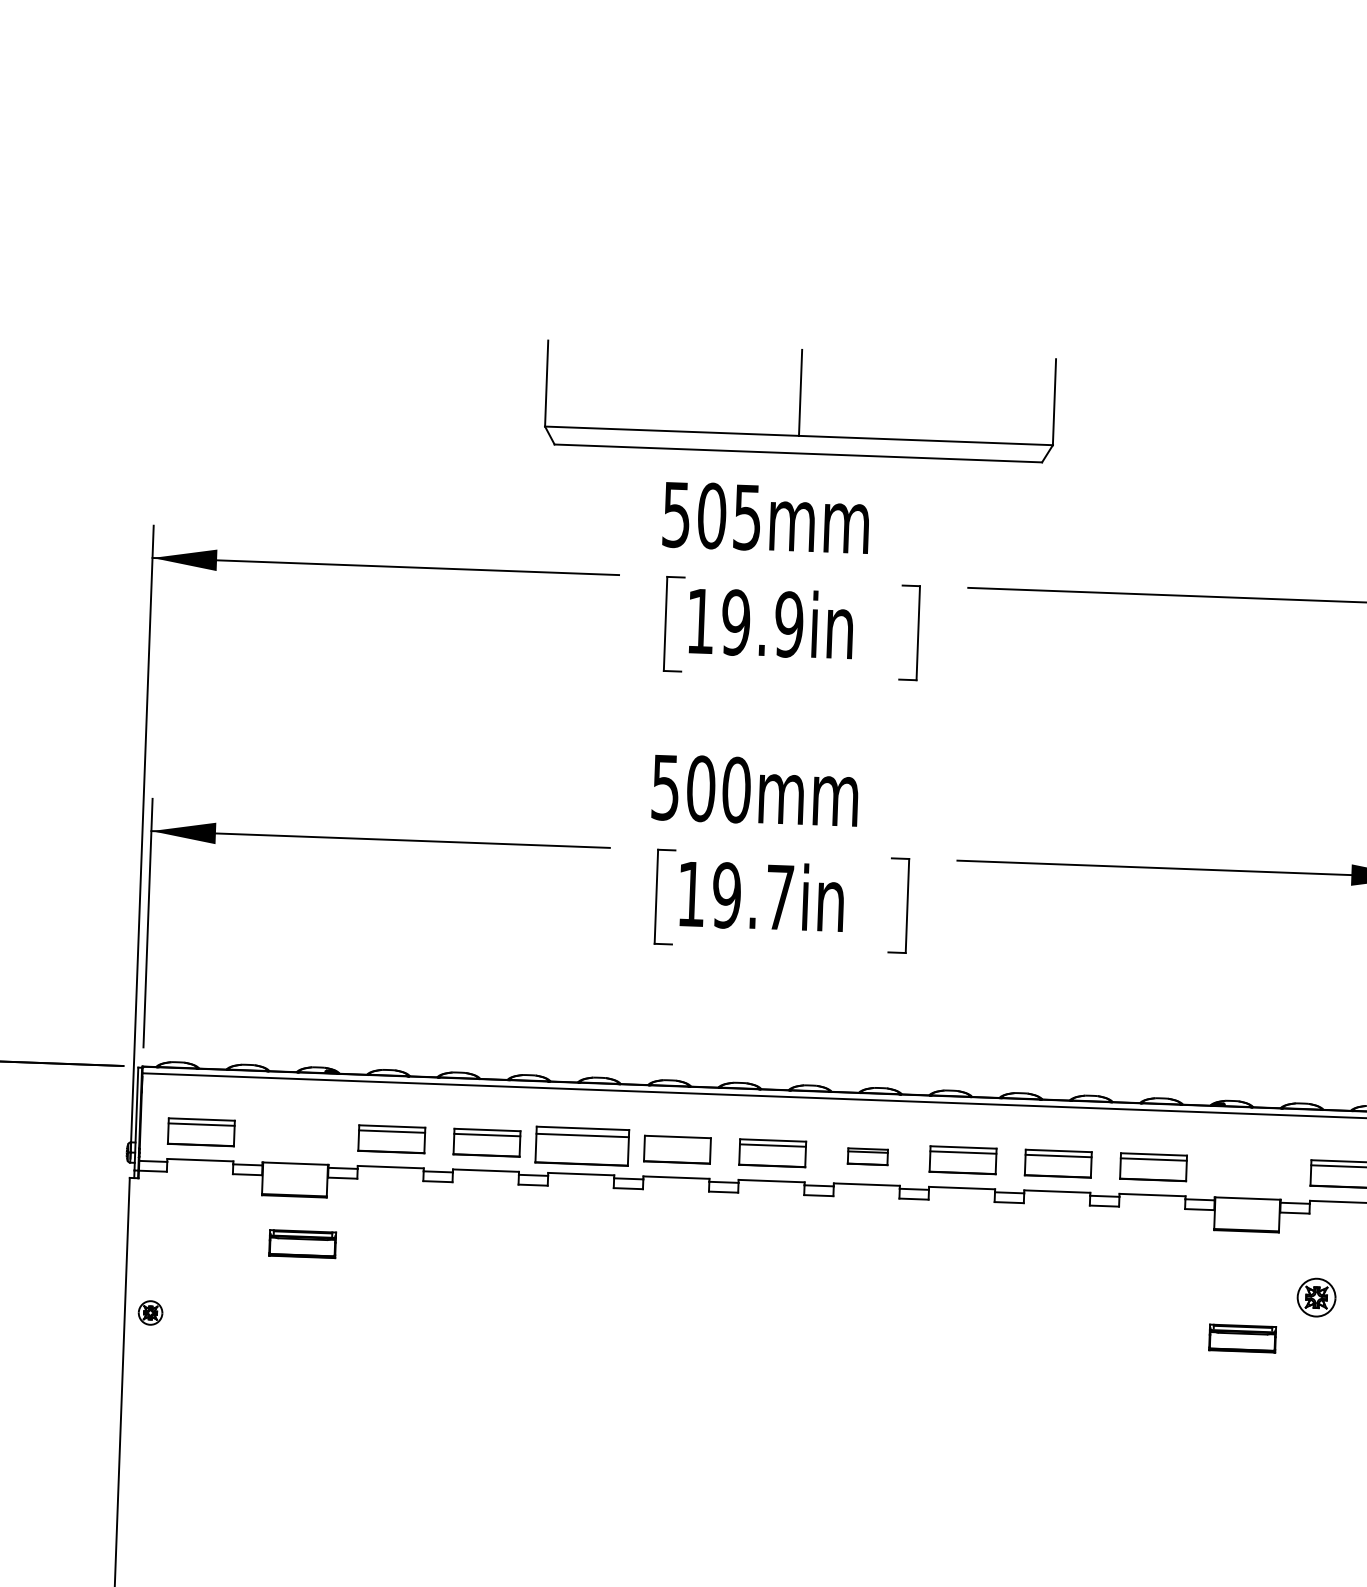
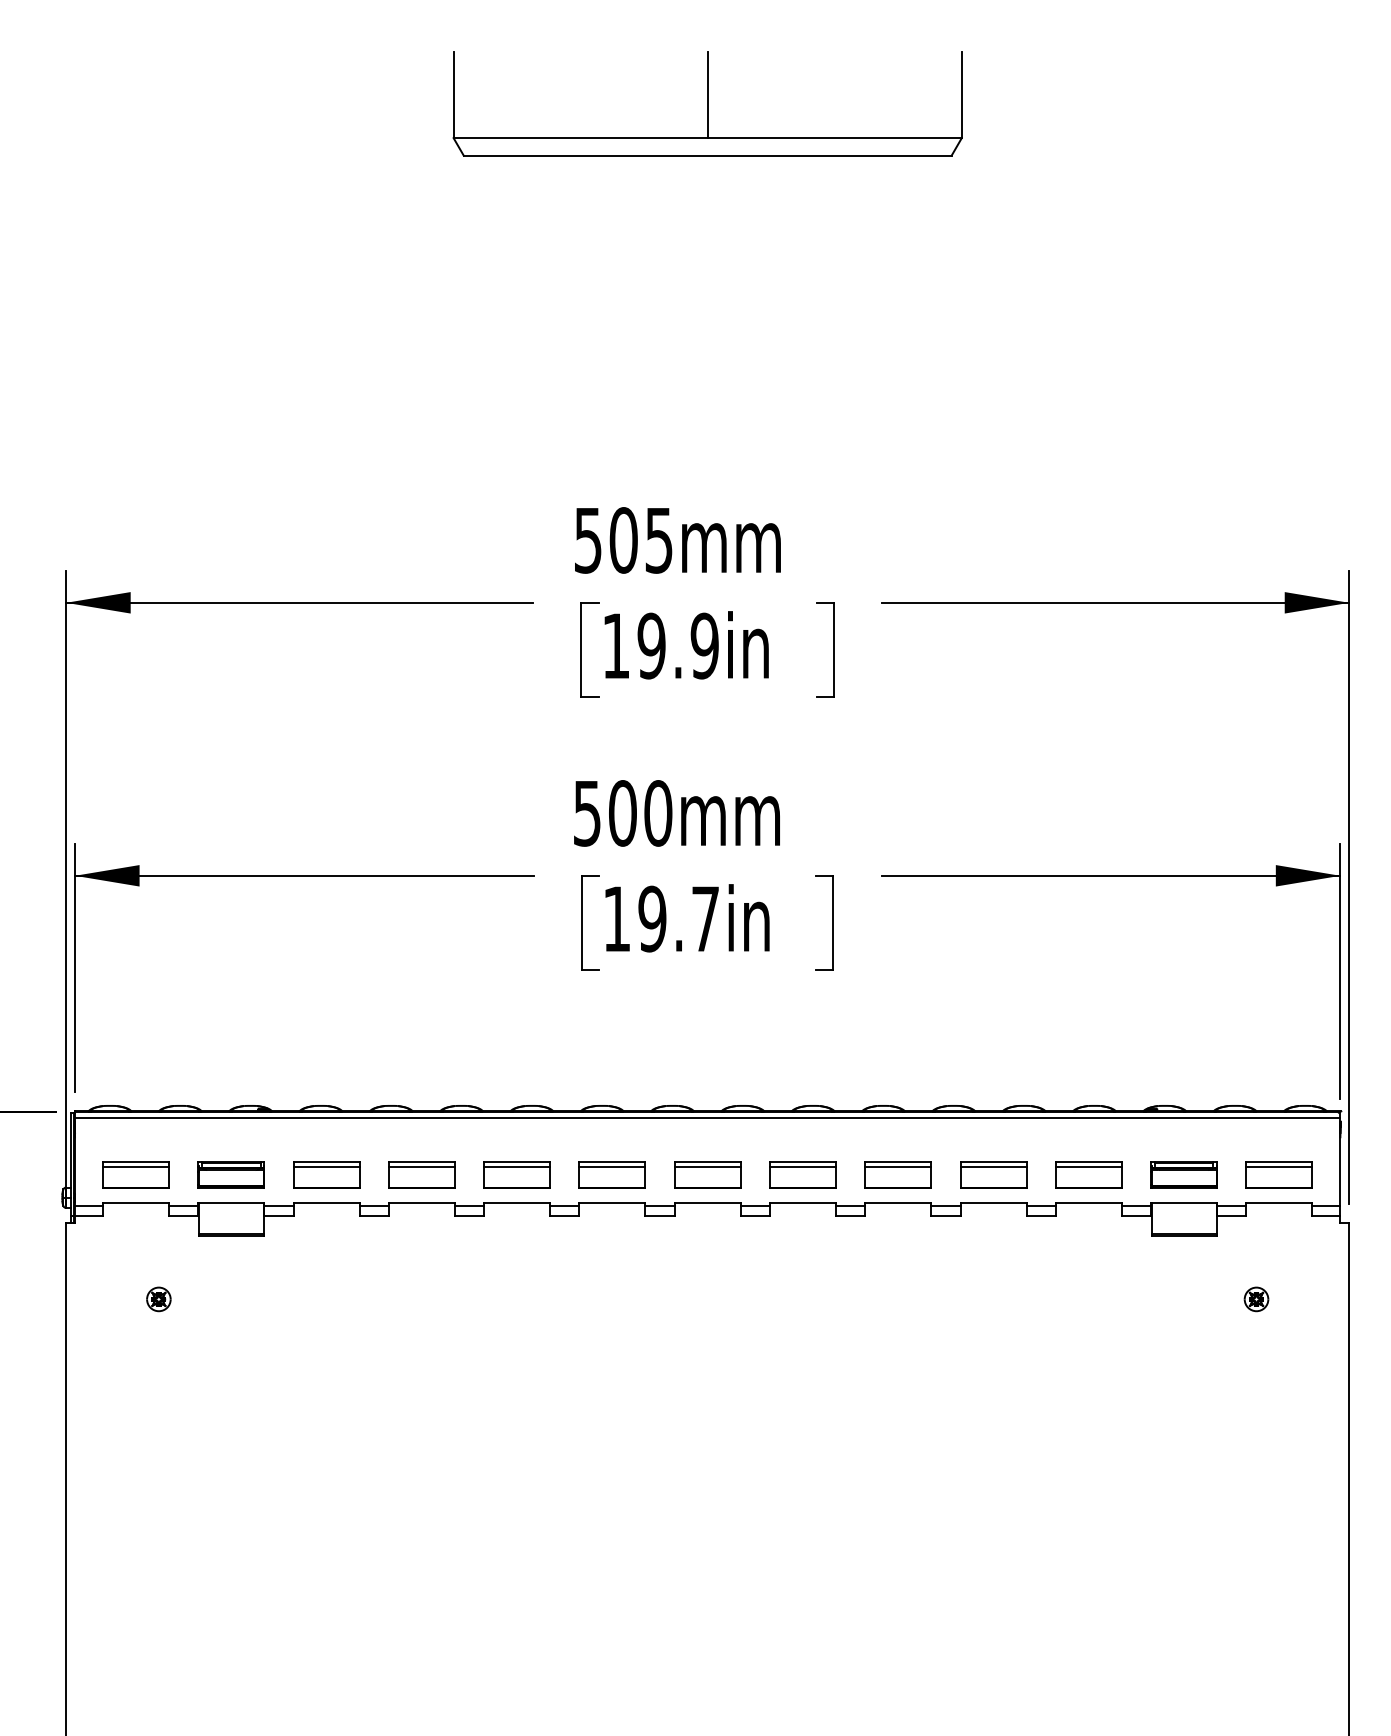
part: (800, 401) -> (707, 103), moved
line: (677, 1142) -> (612, 1167), added
part: (581, 1145) -> (516, 1174), size x0.71
part: (867, 1156) -> (802, 1174), size x1.67
part: (301, 1243) -> (230, 1174), moved
part: (1316, 1297) -> (1256, 1299), size x0.62
part: (150, 1313) -> (158, 1299), moved
part: (1242, 1338) -> (1183, 1174), moved

